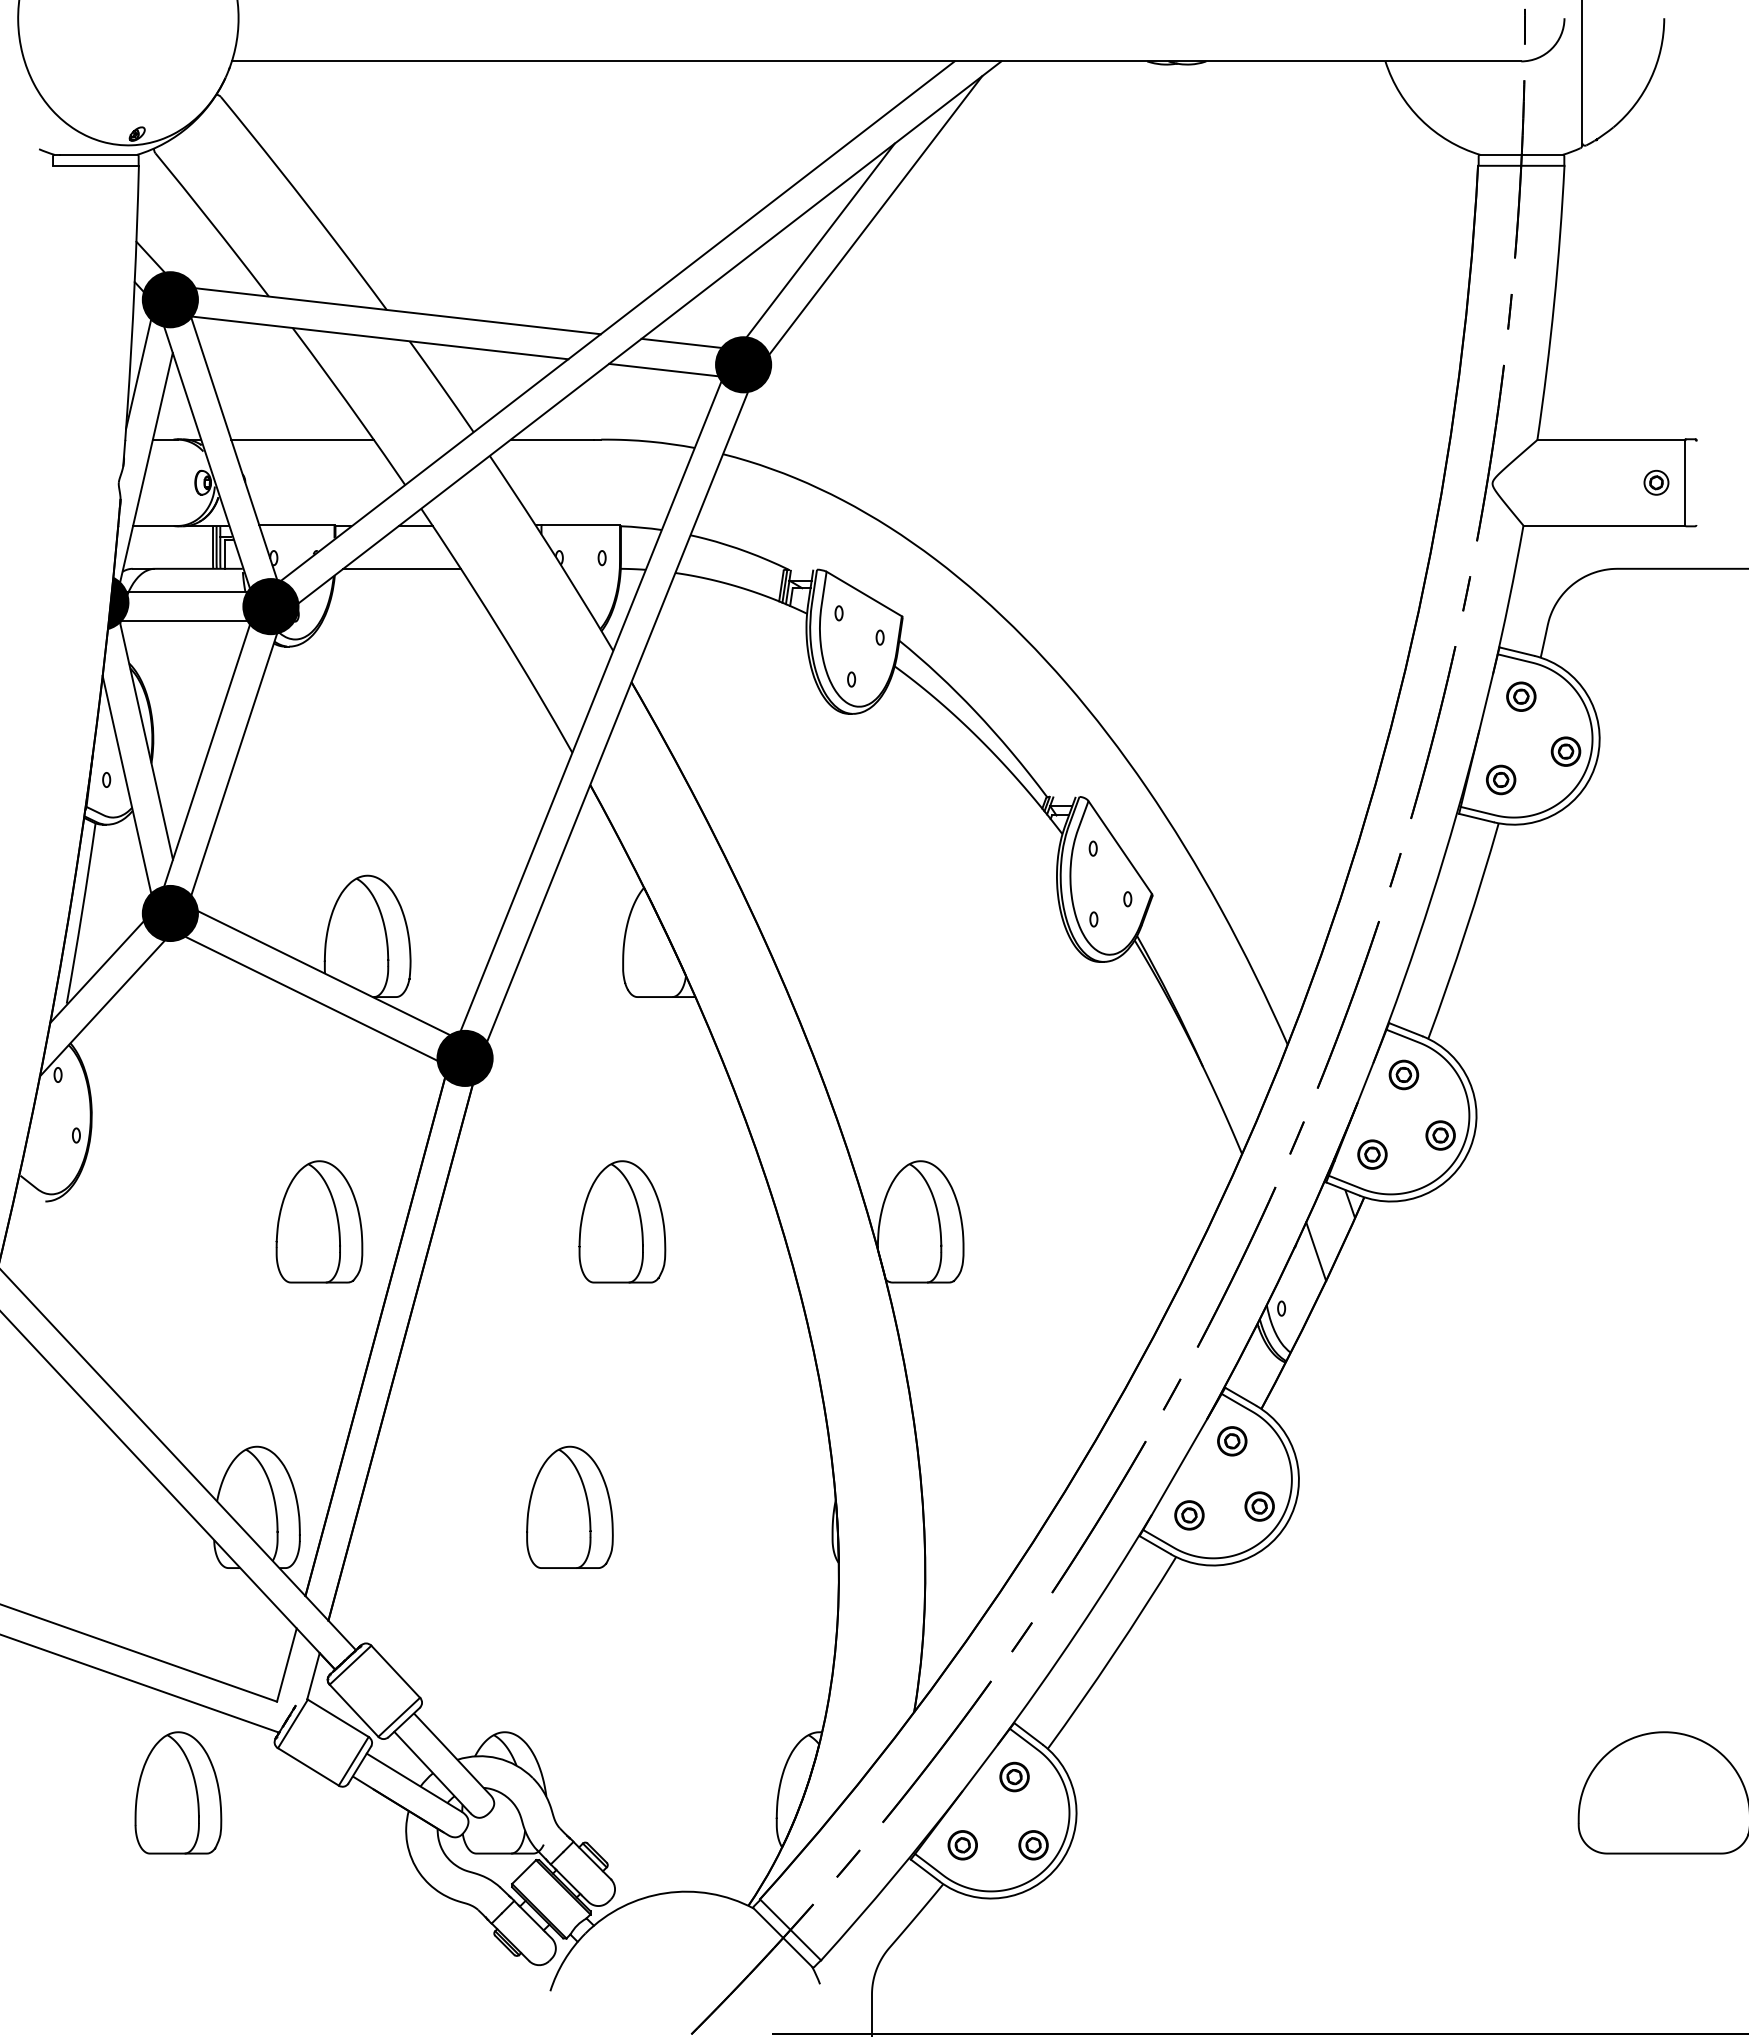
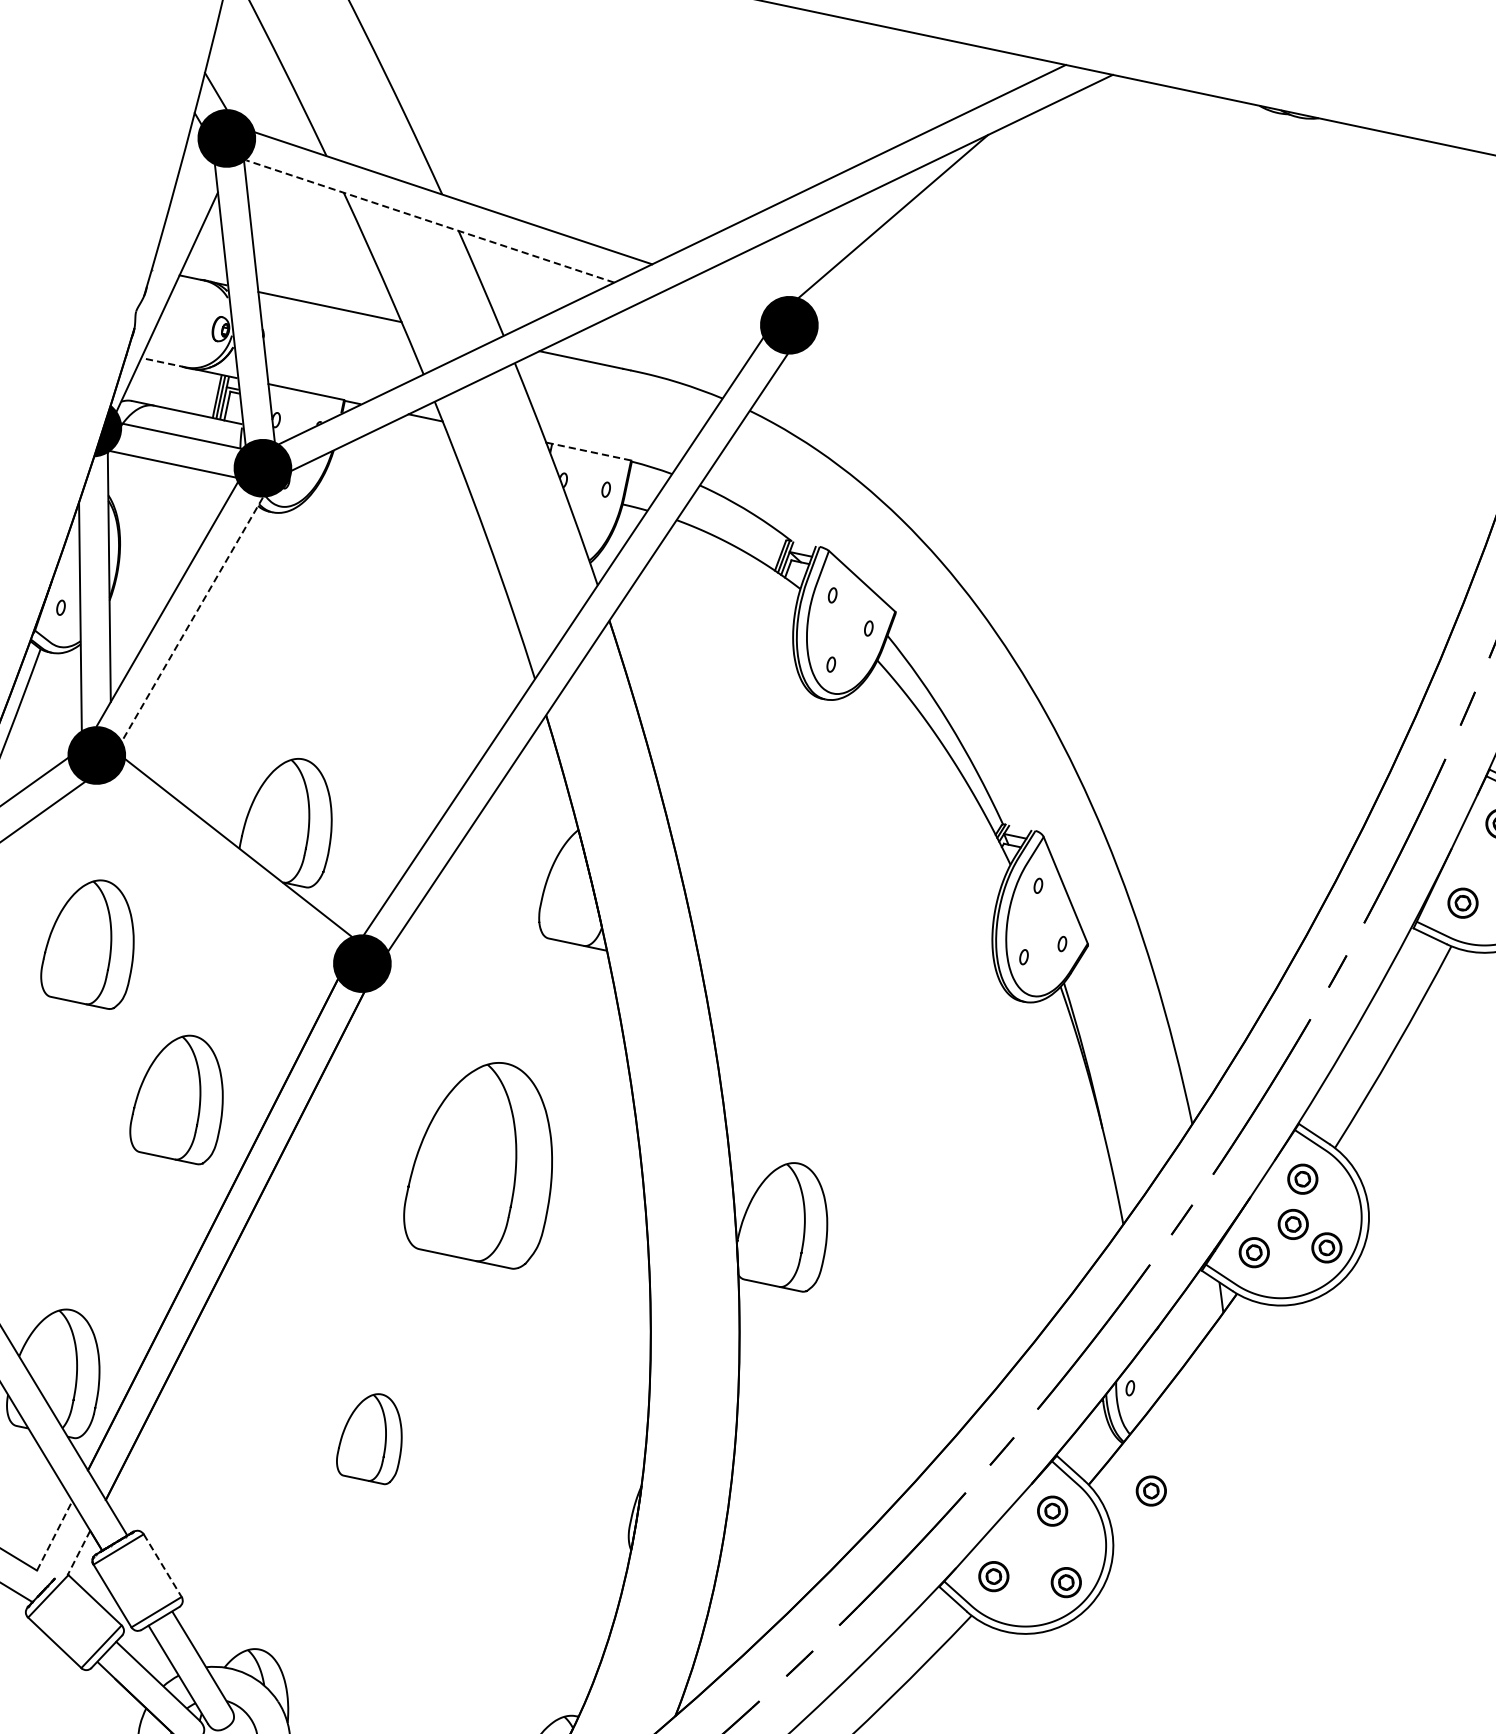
line: (875, 214) -> (953, 202), removed
line: (380, 338) -> (429, 221), solid -> dashed
line: (680, 342) -> (730, 289), removed
line: (666, 369) -> (710, 313), removed
line: (138, 374) -> (178, 206), removed
line: (580, 525) -> (591, 452), solid -> dashed
line: (154, 526) -> (162, 363), solid -> dashed
line: (401, 568) -> (402, 457), removed
line: (234, 764) -> (192, 619), solid -> dashed
line: (317, 1001) -> (226, 875), removed
part: (203, 1091) -> (92, 941), added
part: (1403, 1119) -> (1292, 1223), added
part: (622, 1221) -> (486, 1160), size x1.6
line: (1316, 1251) -> (1177, 1338), removed
part: (1322, 1402) -> (1151, 1491), added
part: (569, 1506) -> (372, 1436), size x0.7
line: (286, 1665) -> (54, 1536), solid -> dashed
line: (395, 1671) -> (162, 1565), solid -> dashed
line: (313, 1676) -> (79, 1552), solid -> dashed

